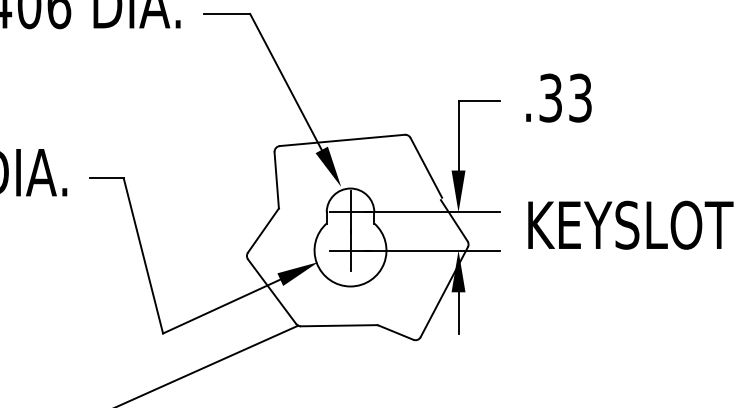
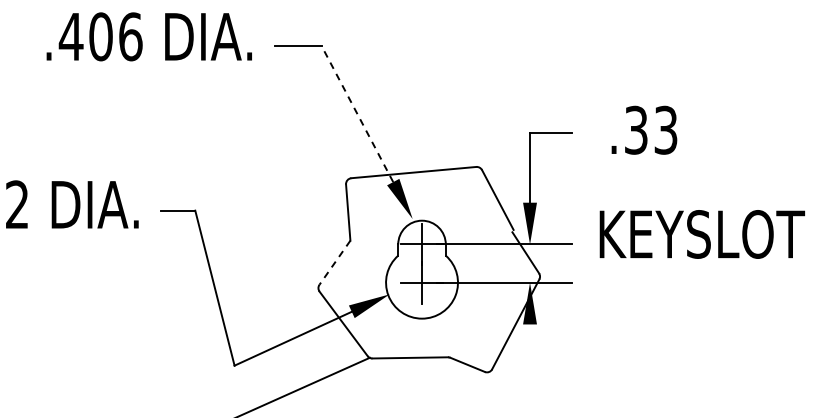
line: (286, 82) -> (357, 114), solid -> dashed
text: (559, 97) -> (644, 129), moved
text: (630, 225) -> (701, 234), moved
line: (263, 230) -> (334, 262), solid -> dashed
line: (459, 313) -> (530, 345), removed

